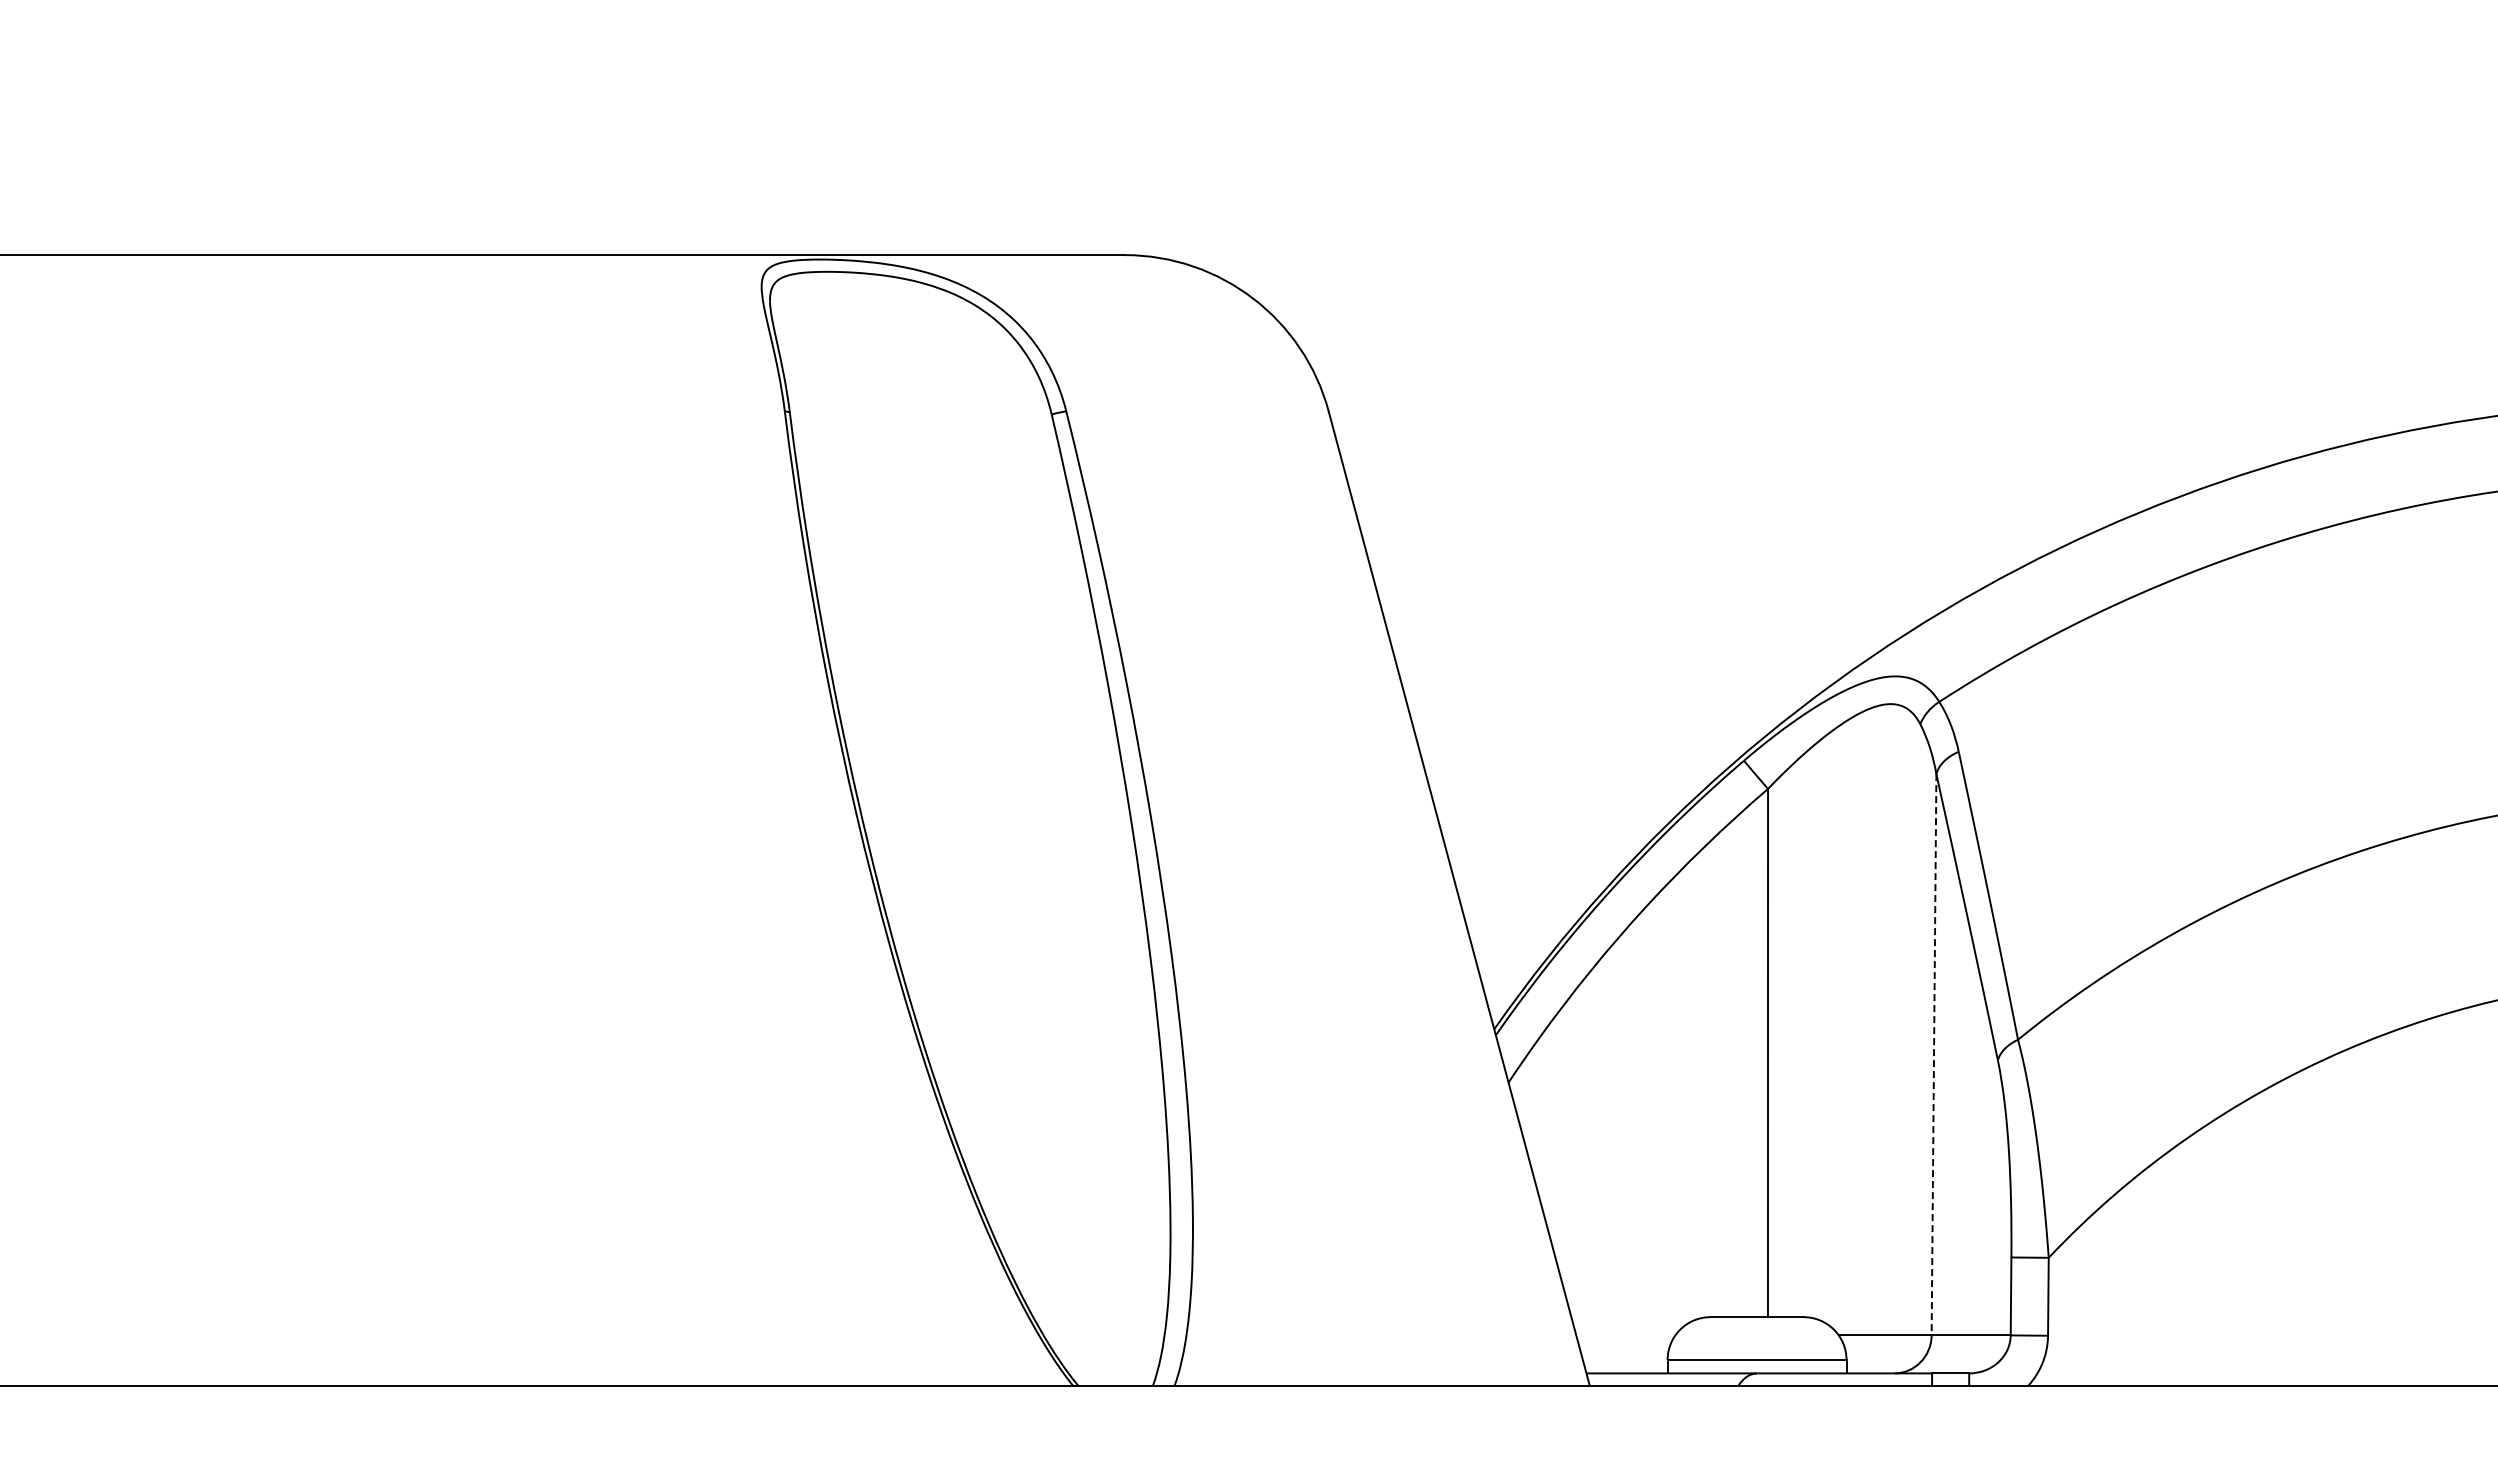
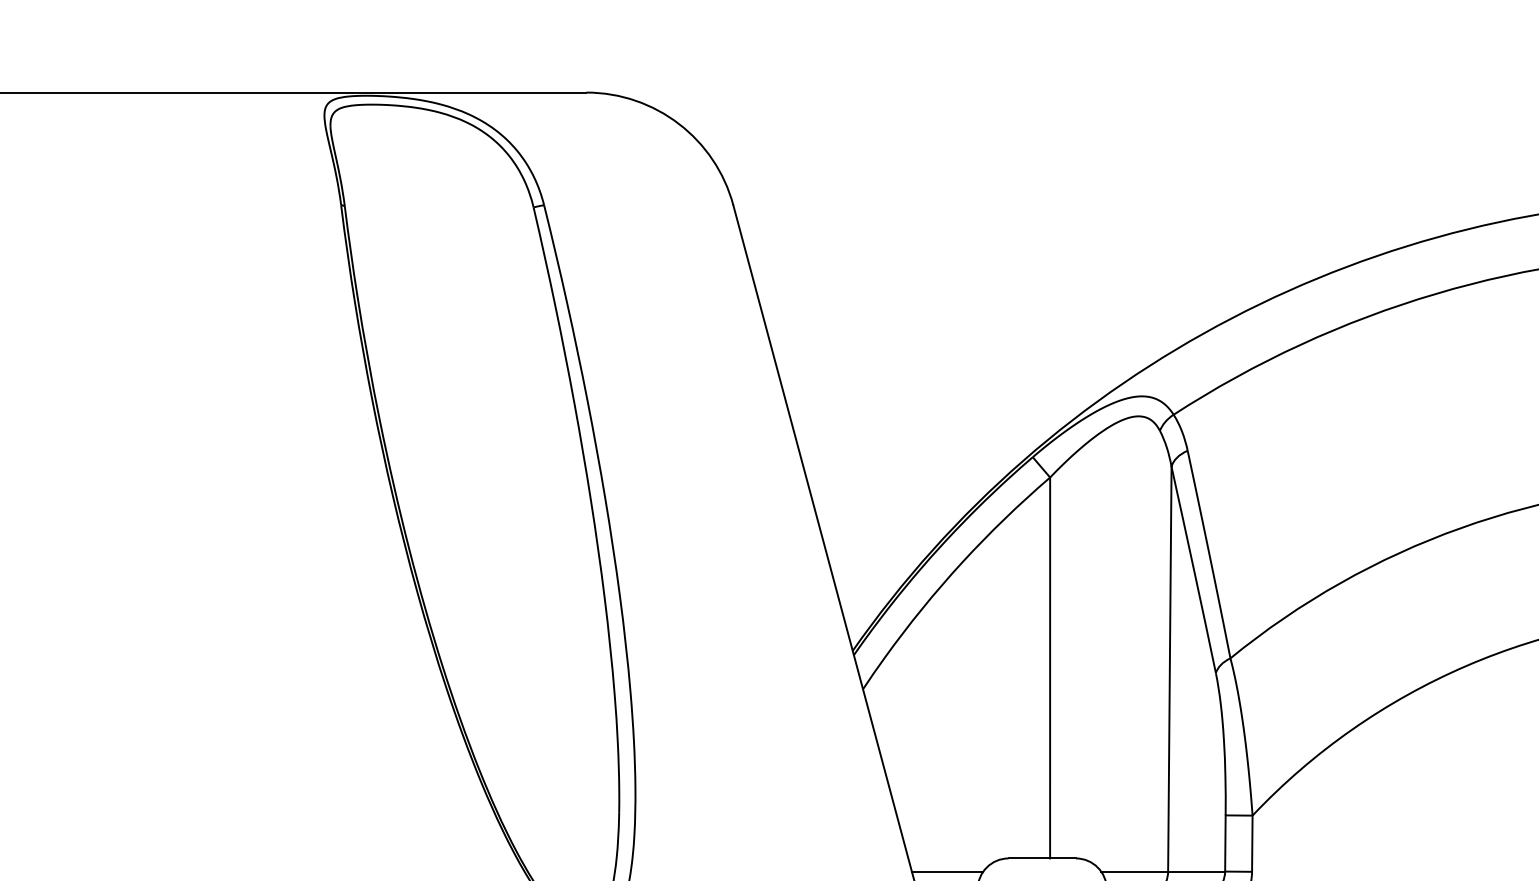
line: (1934, 1054) -> (1170, 669), dashed -> solid
line: (1625, 1335) -> (947, 871), added

